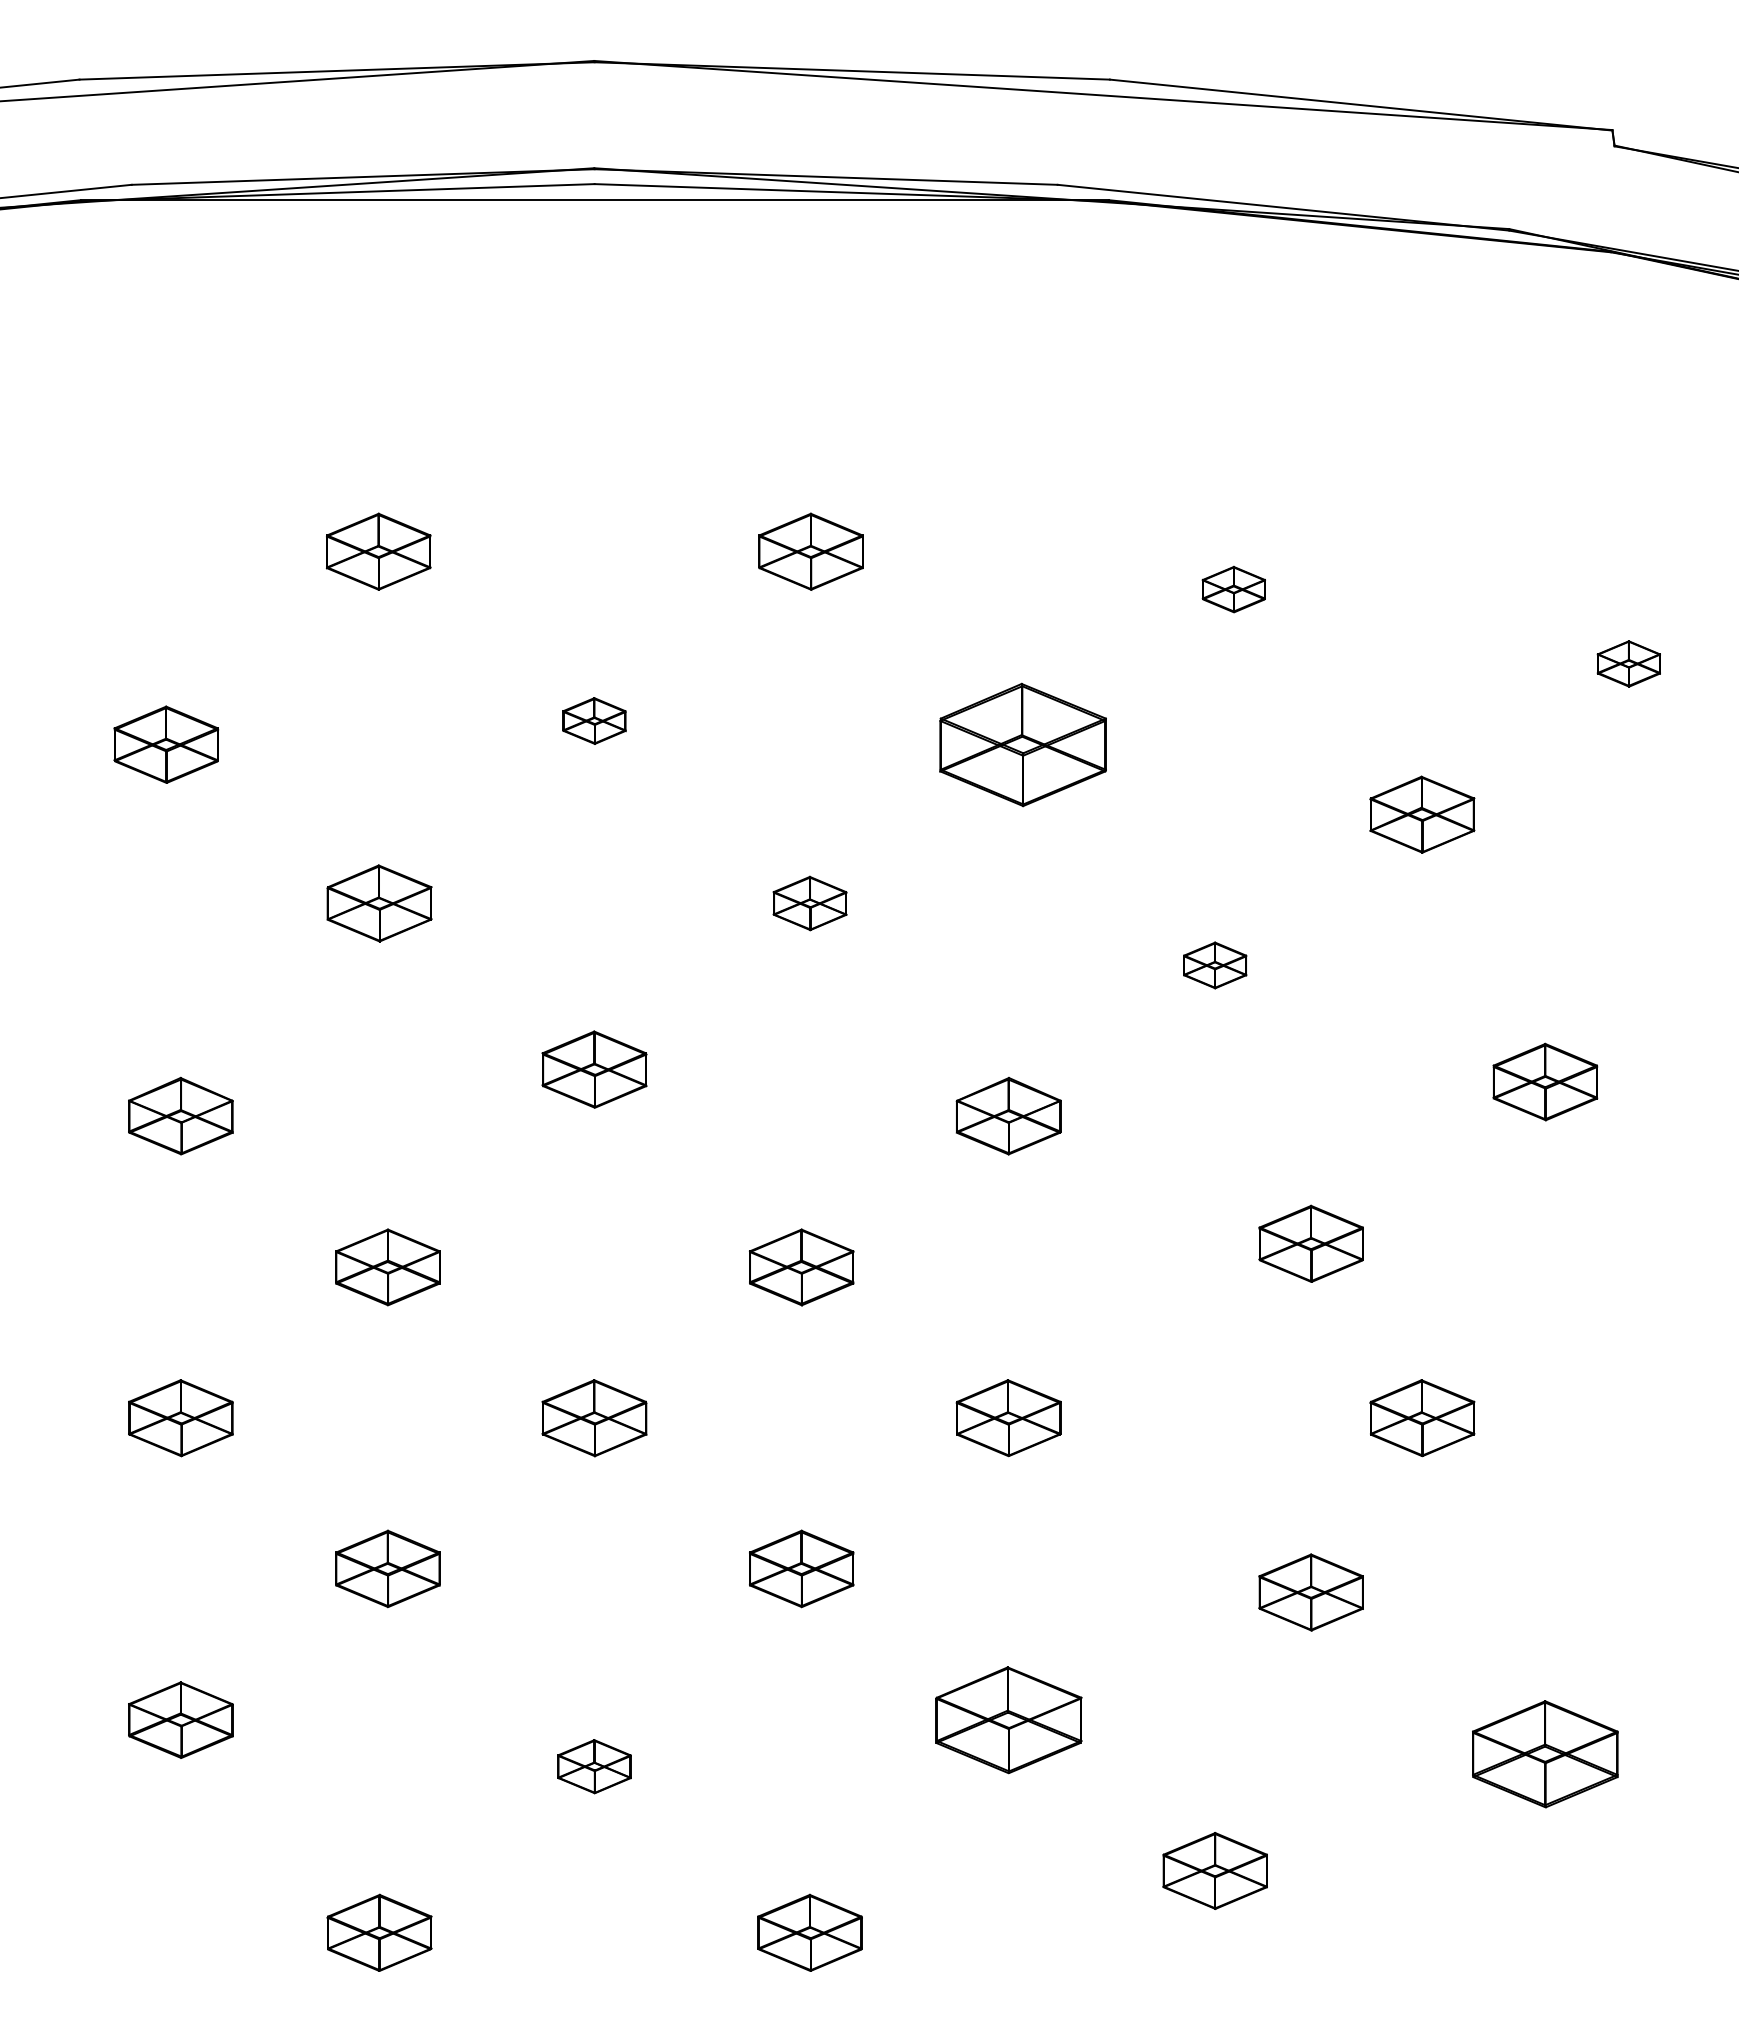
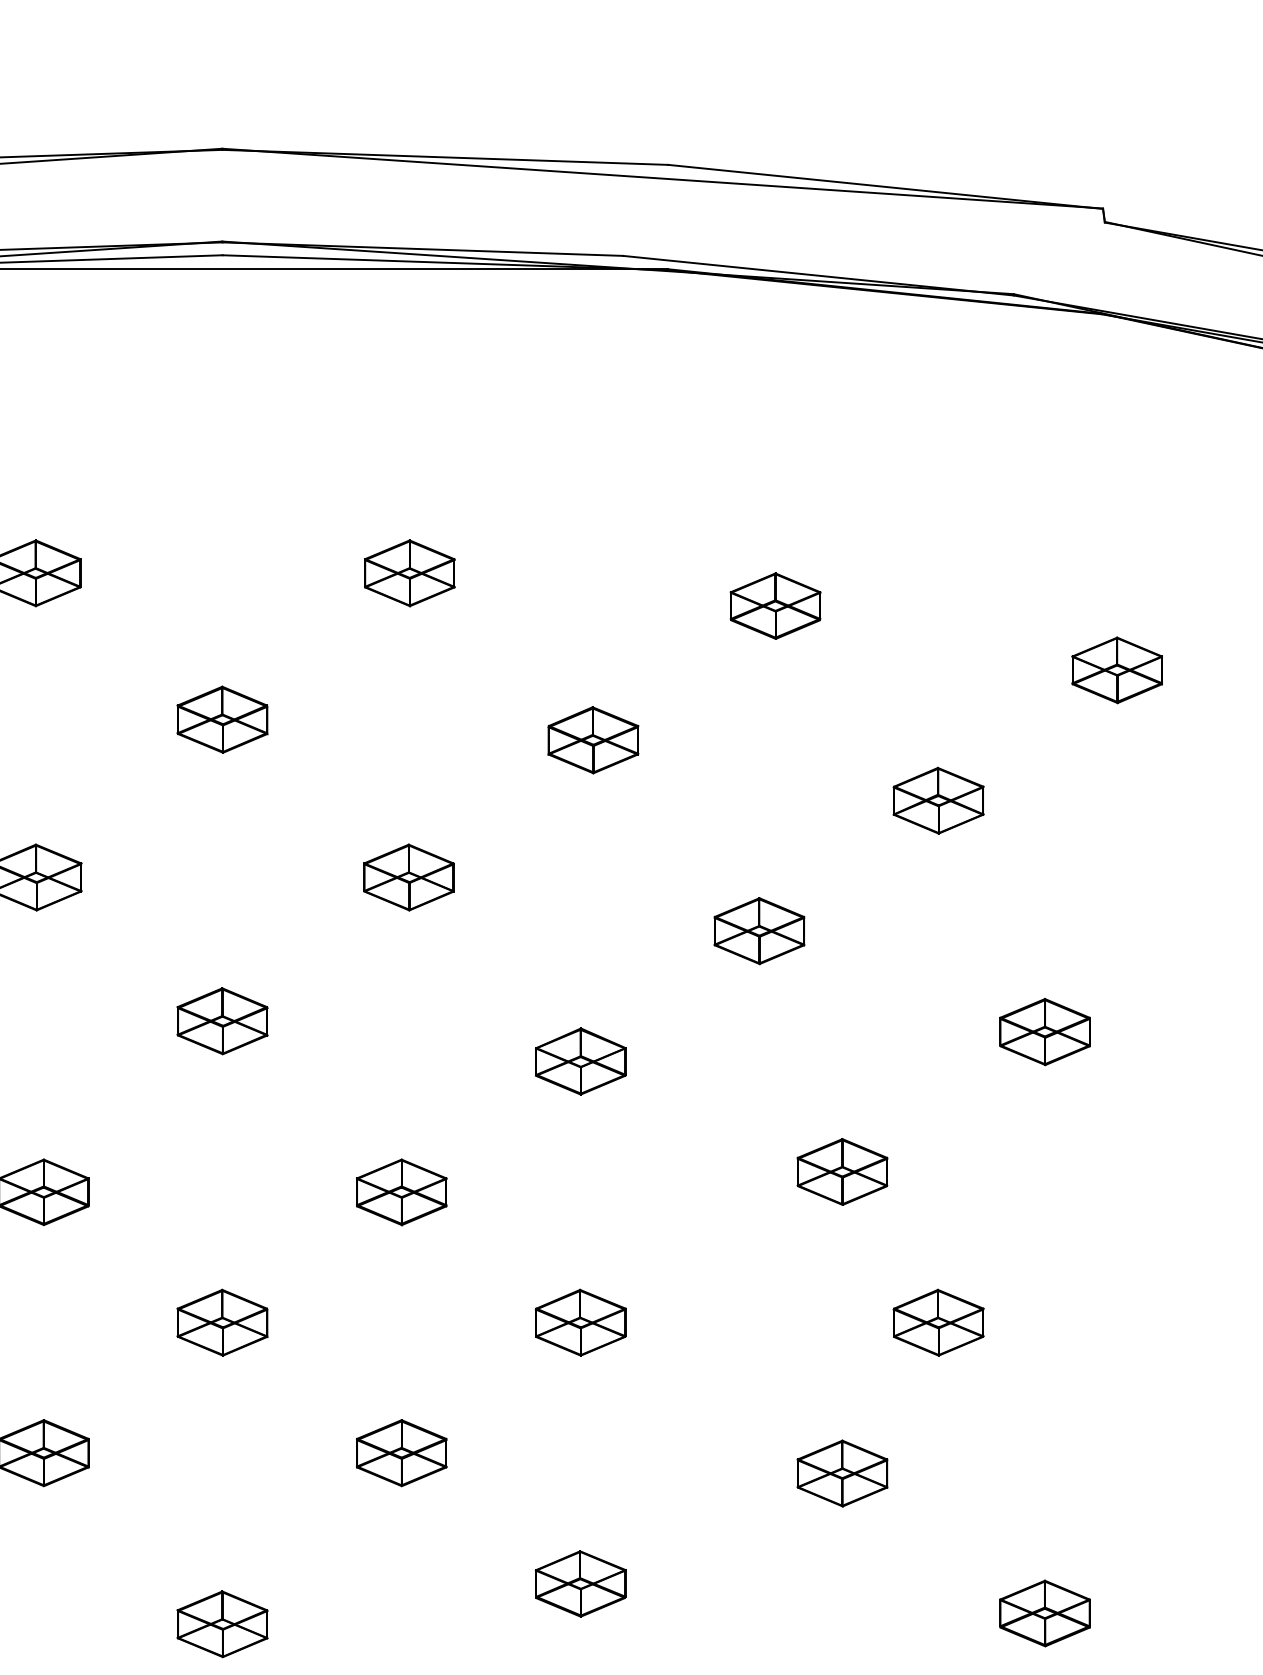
part: (1233, 589) -> (775, 605), size x1.67
part: (1628, 663) -> (1116, 669), size x1.67
part: (594, 720) -> (222, 719), size x1.67
part: (1023, 744) -> (593, 740), size x0.62
part: (809, 903) -> (408, 877), size x1.43
part: (1214, 965) -> (758, 931), size x1.67
part: (1008, 1719) -> (580, 1583), size x0.71
part: (1545, 1754) -> (1045, 1613), size x0.71
part: (594, 1766) -> (222, 1624), size x1.43

